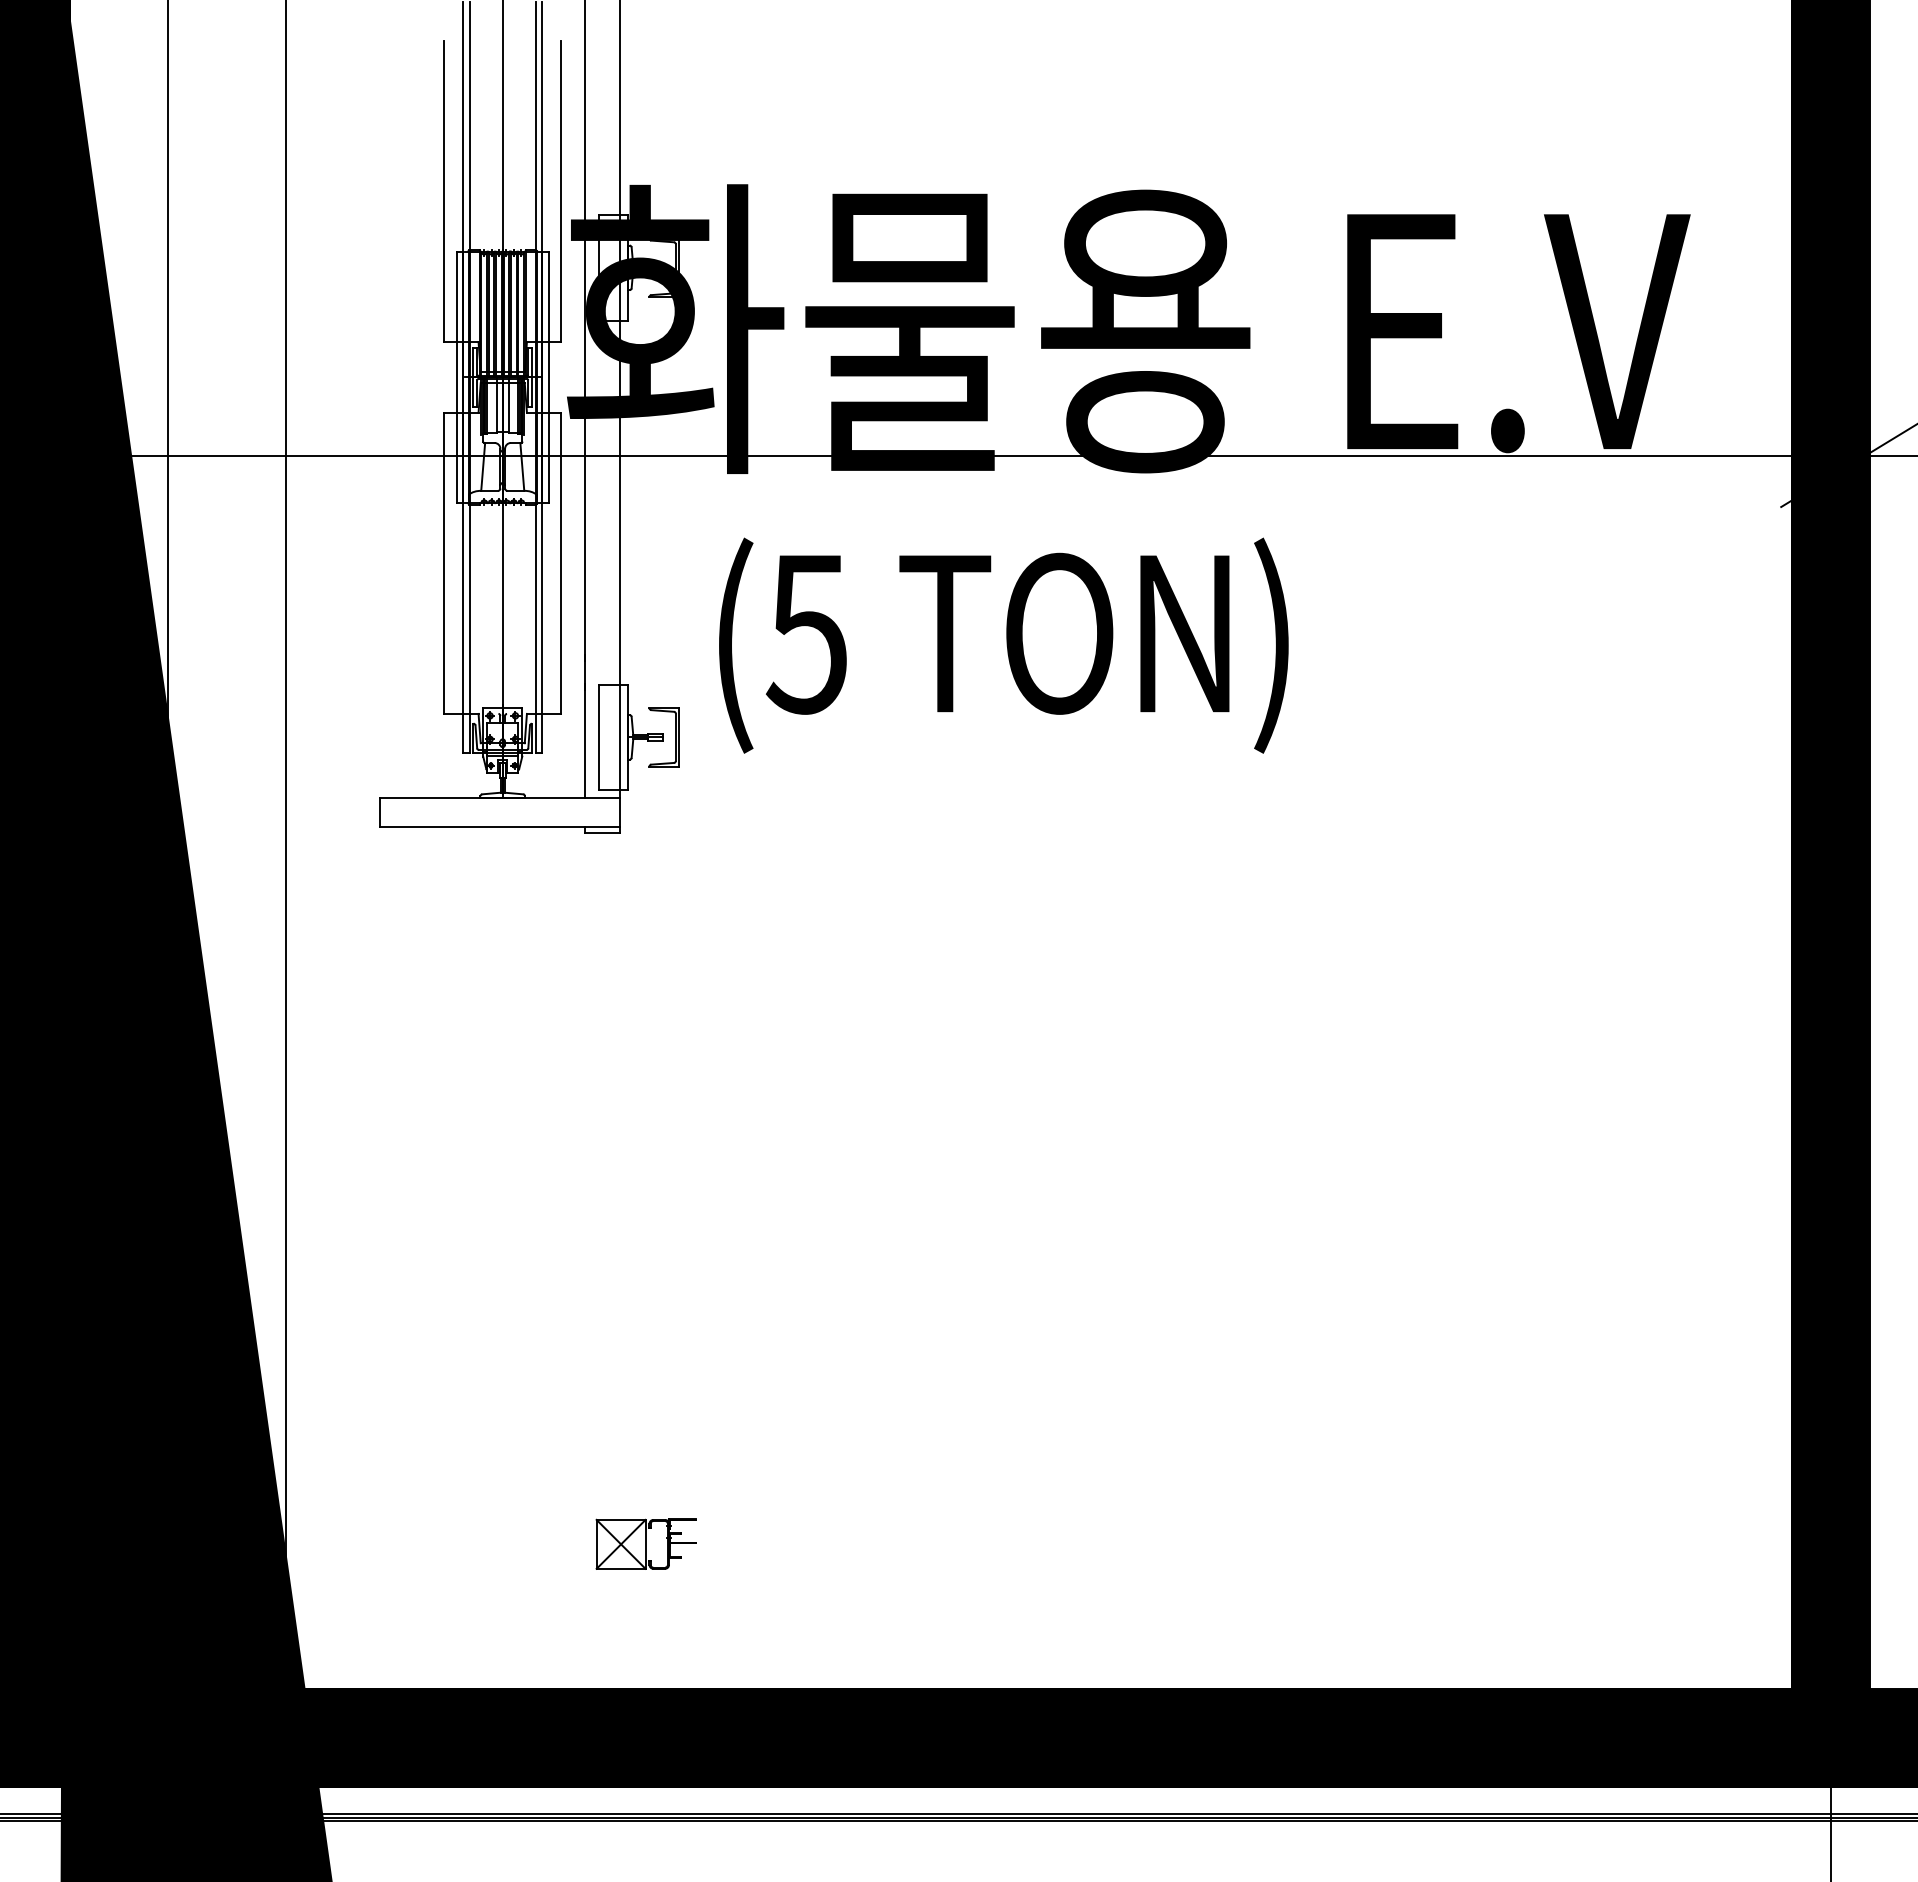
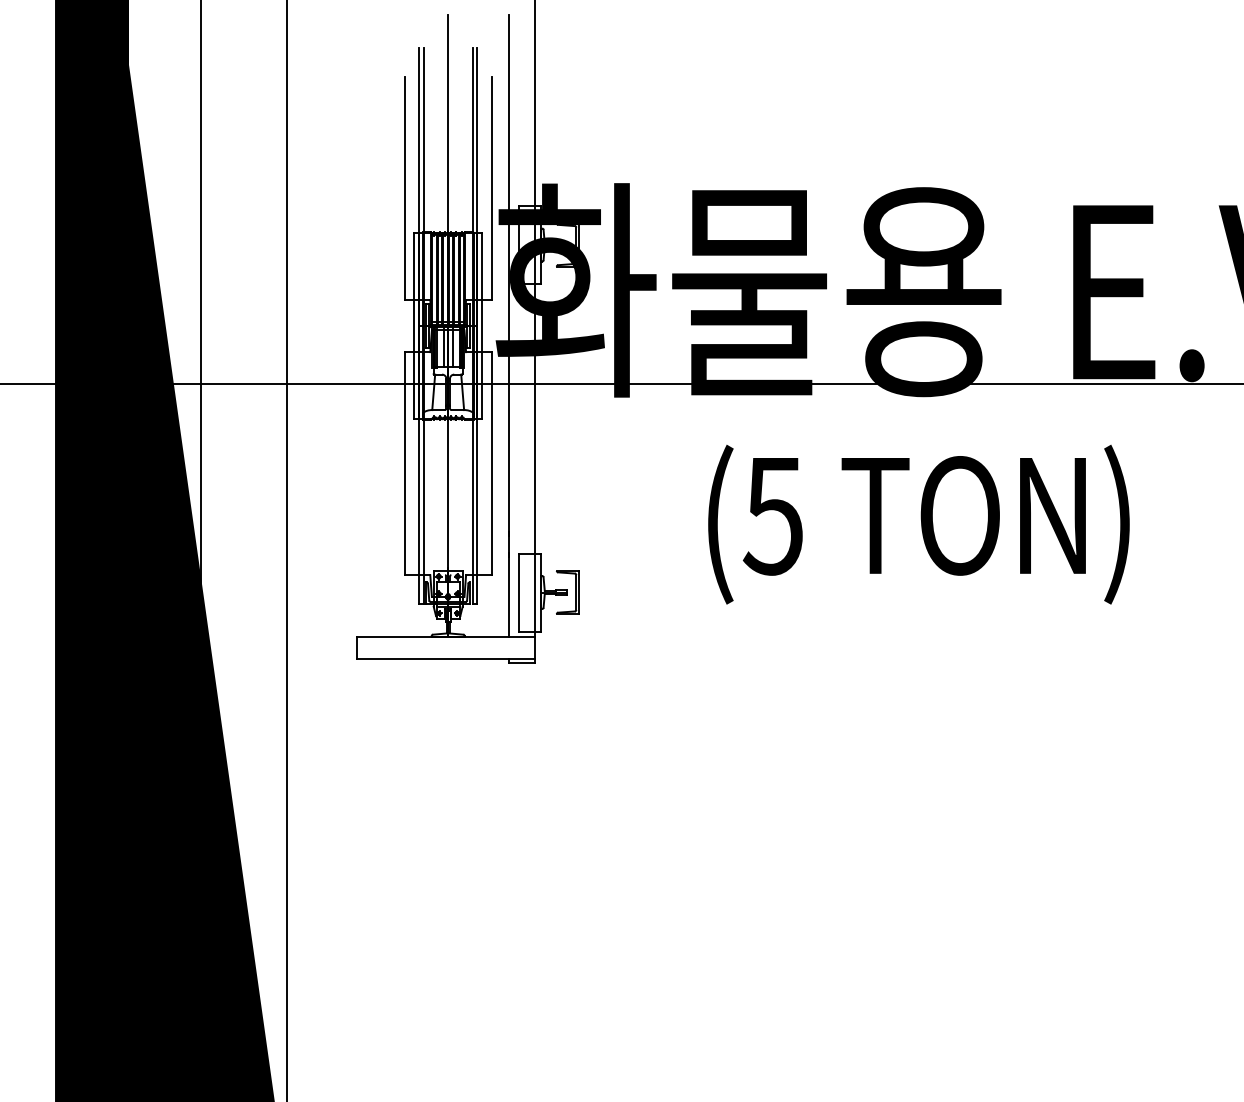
text: (1003, 645) -> (918, 524), moved

